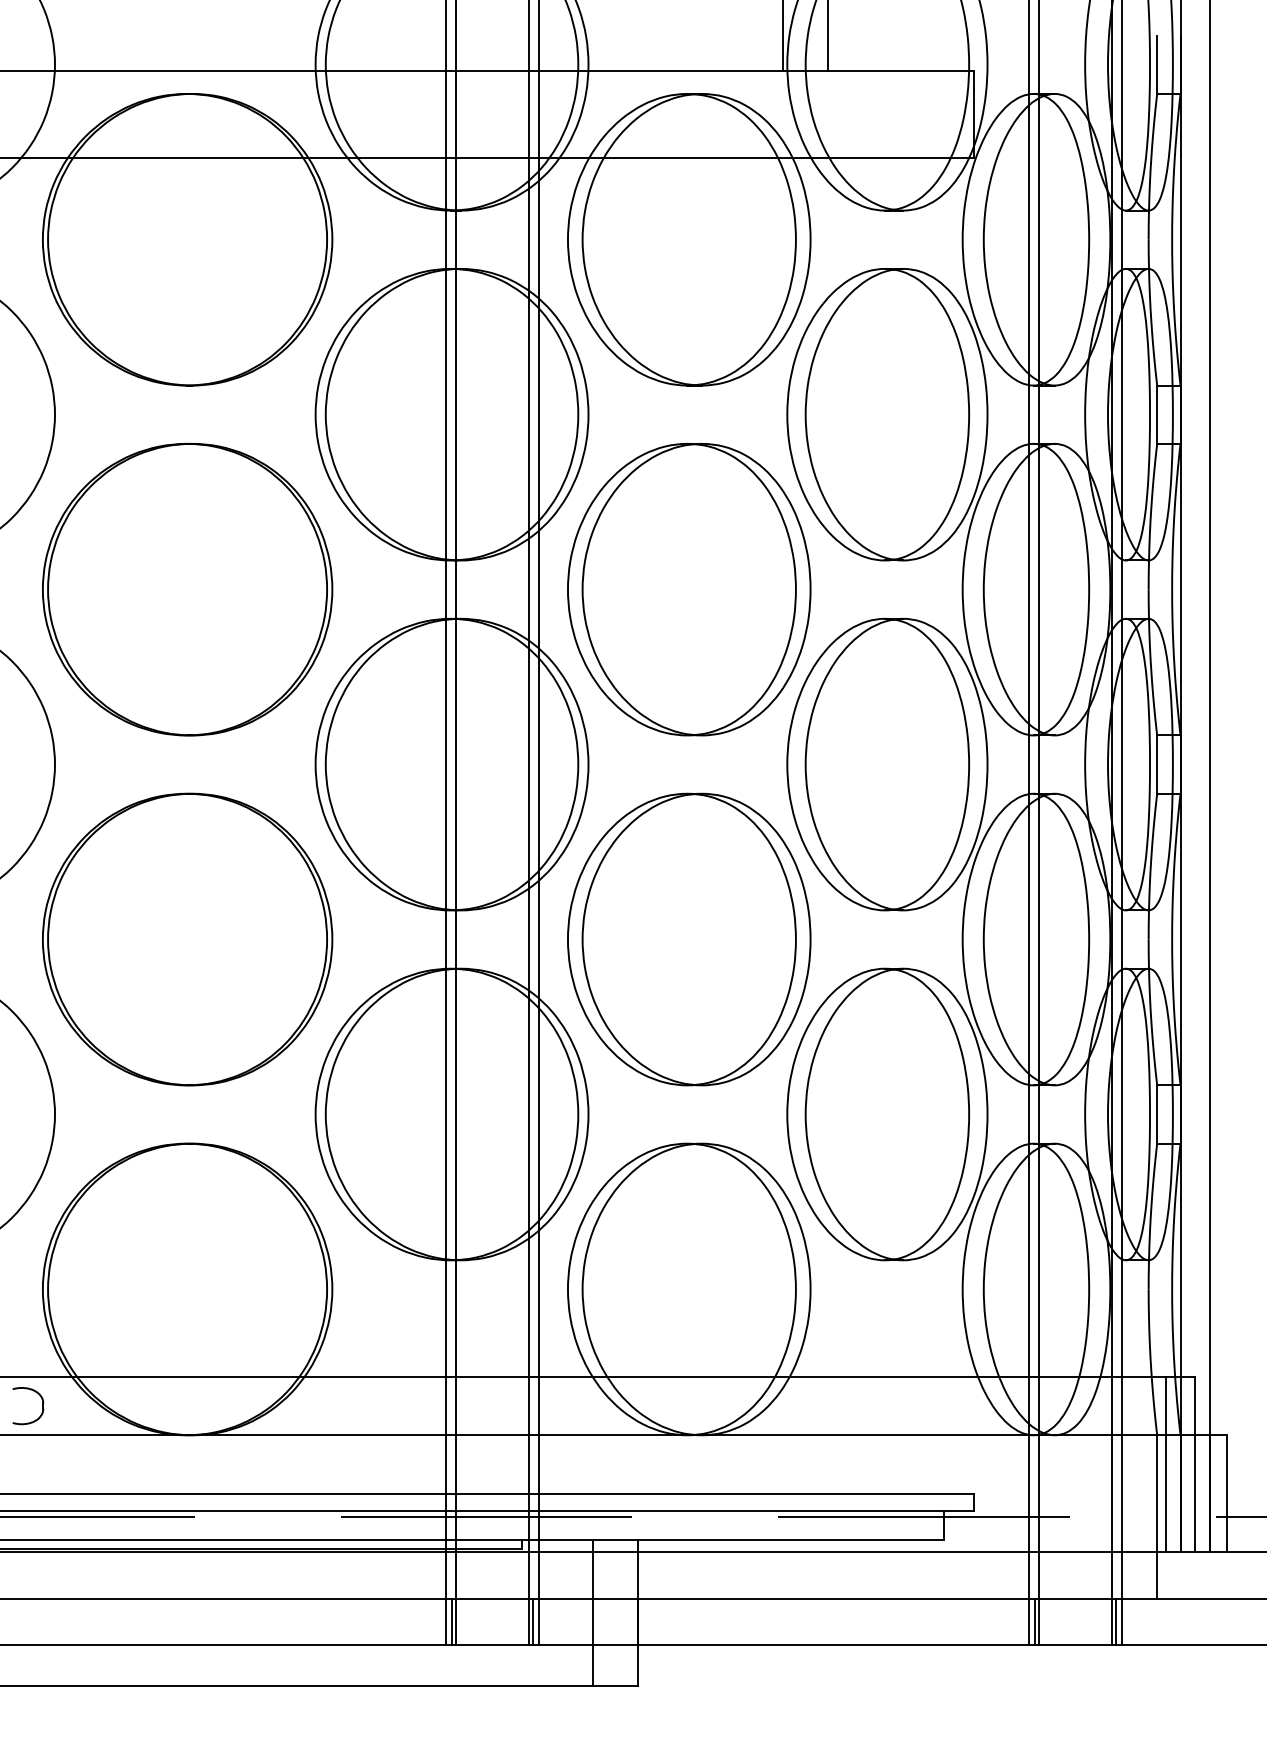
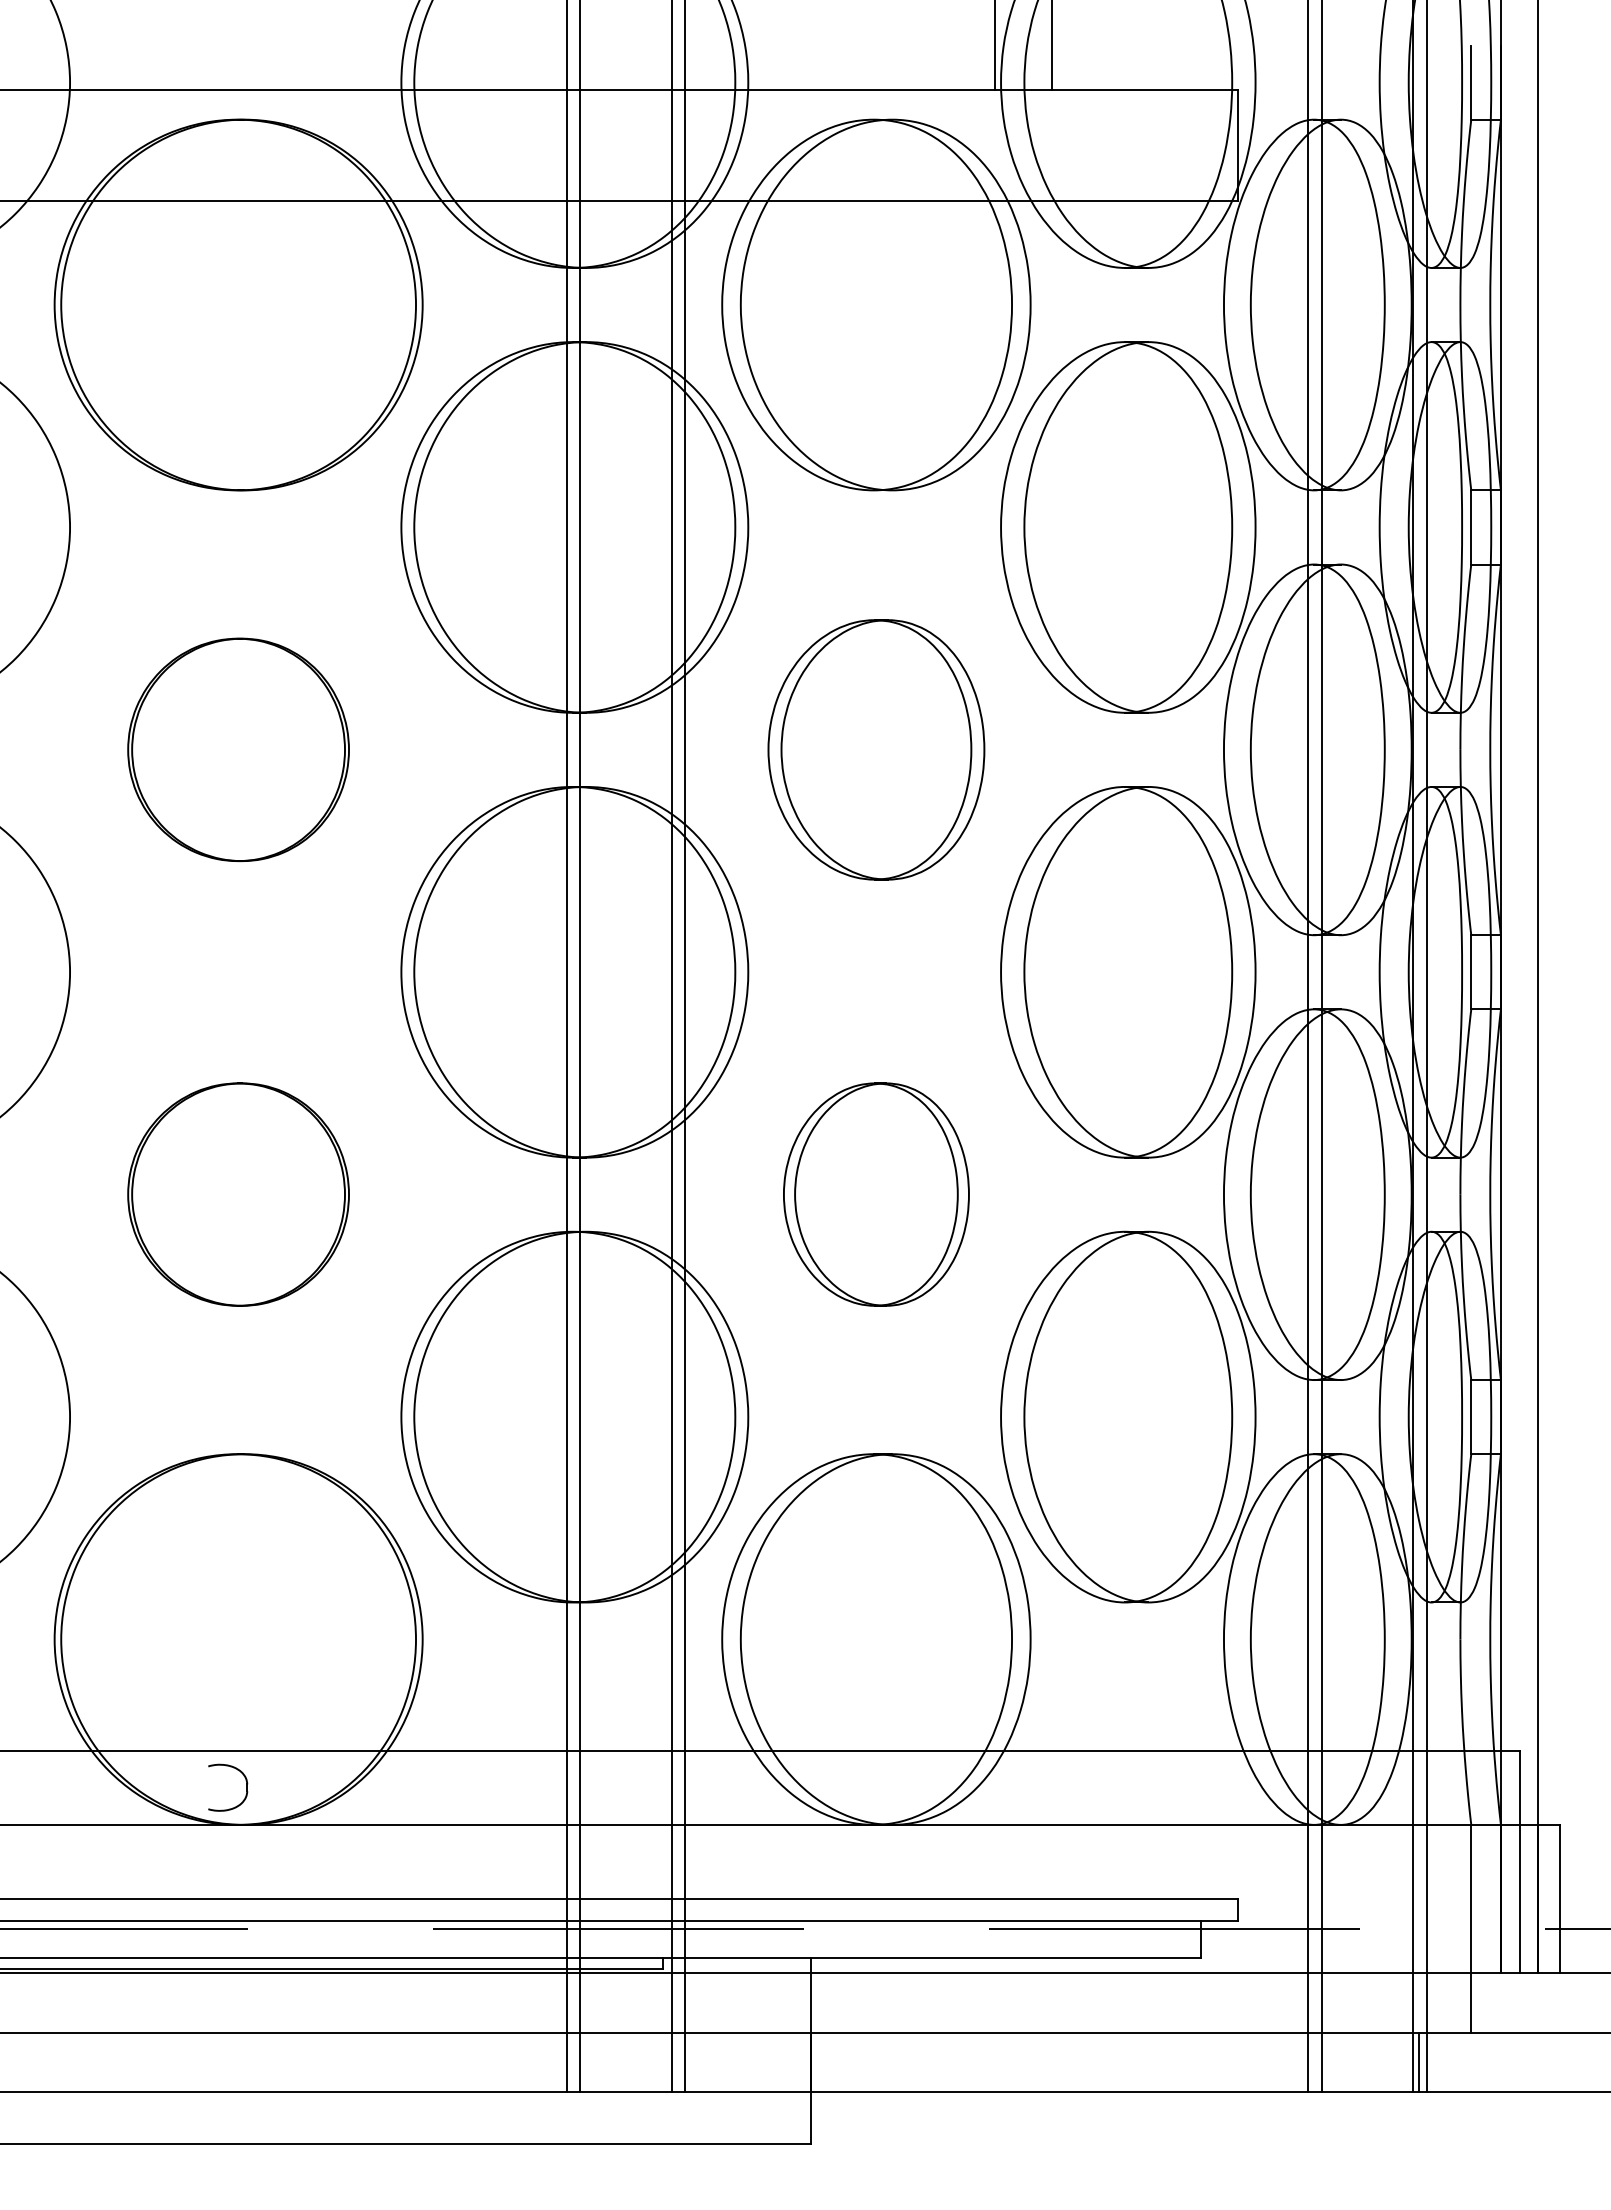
part: (187, 589) -> (238, 749), size x0.6
part: (689, 589) -> (876, 749), size x0.7
part: (187, 939) -> (238, 1194), size x0.6
part: (689, 939) -> (876, 1194), size x0.6
part: (42, 1405) -> (246, 1787), moved
line: (1166, 1464) -> (1482, 1861), removed
line: (593, 1612) -> (754, 2050), removed
line: (451, 1621) -> (574, 2061), removed
line: (533, 1621) -> (678, 2061), removed
line: (1034, 1621) -> (1315, 2061), removed

